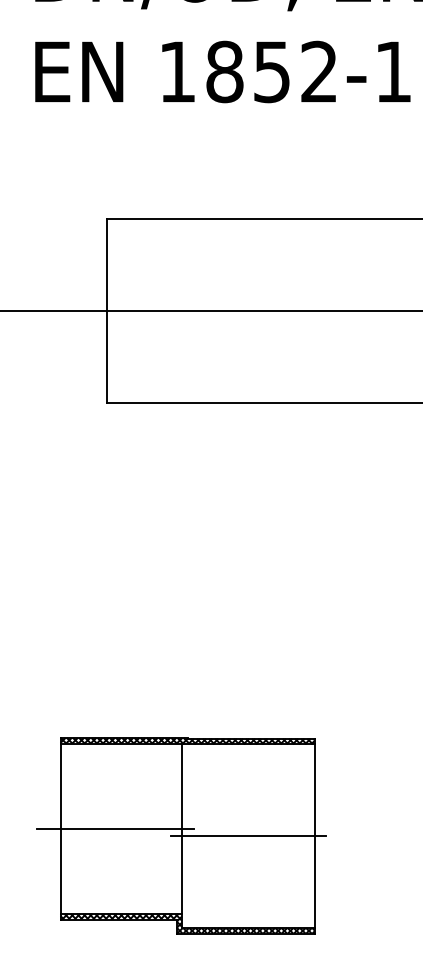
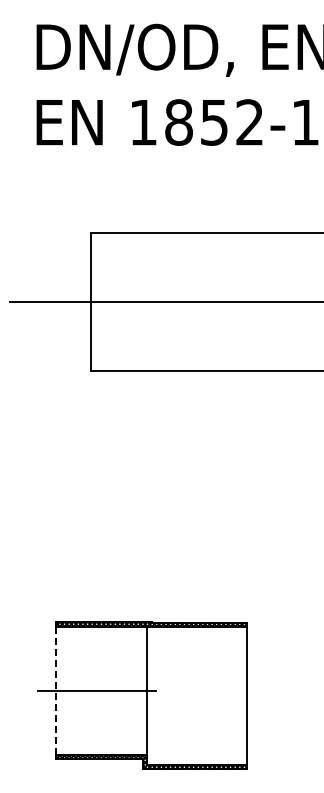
line: (60, 828) -> (55, 690), solid -> dashed
line: (248, 836) -> (196, 696), removed

